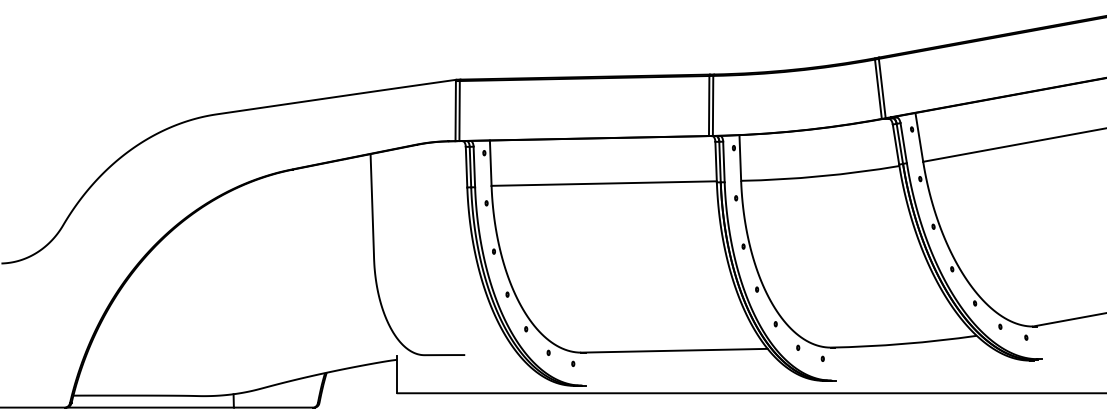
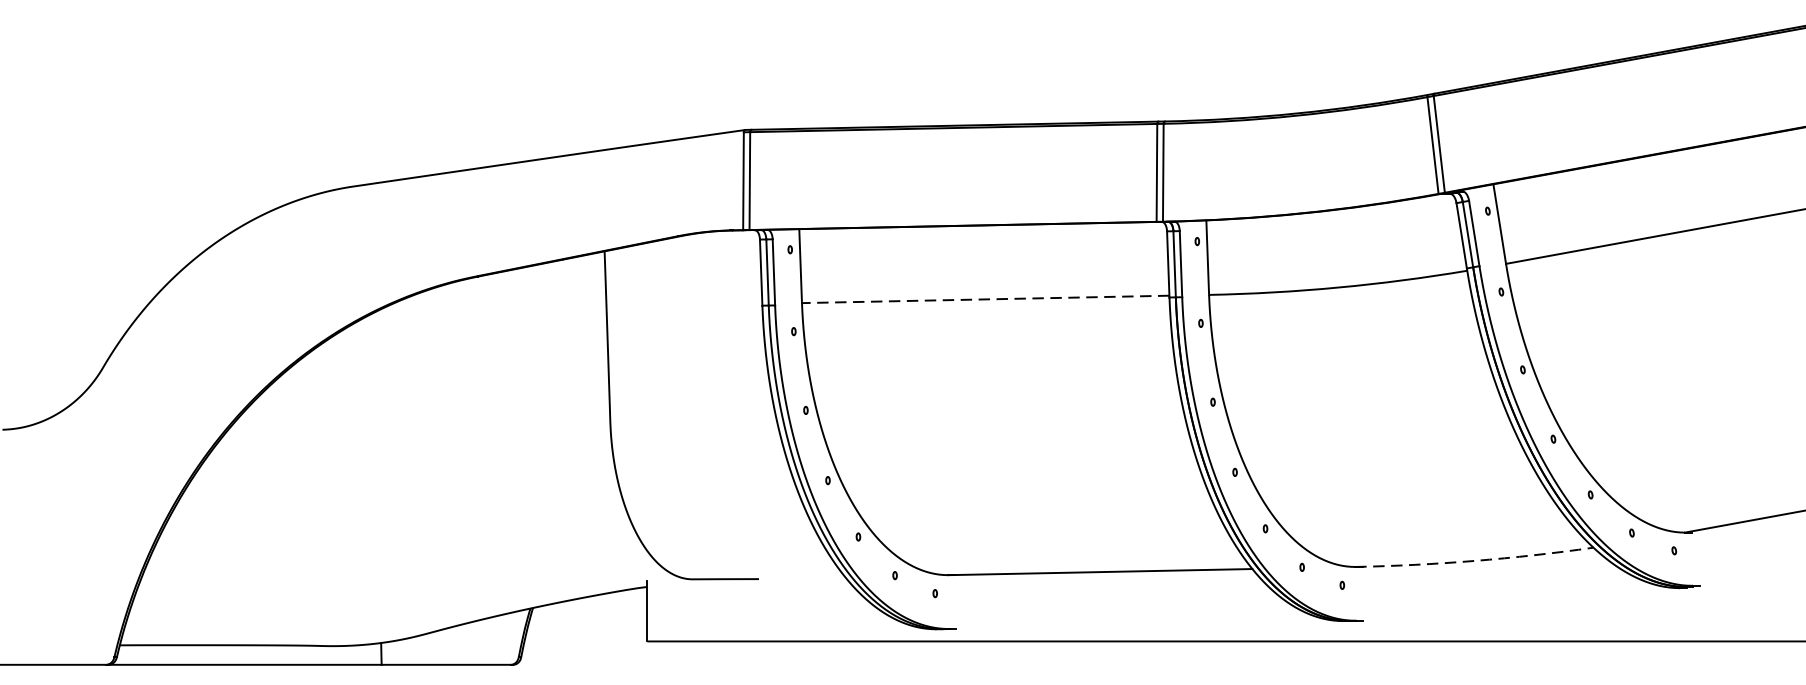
line: (604, 183) -> (986, 299), solid -> dashed
arc: (903, 343) -> (1473, 560), solid -> dashed

